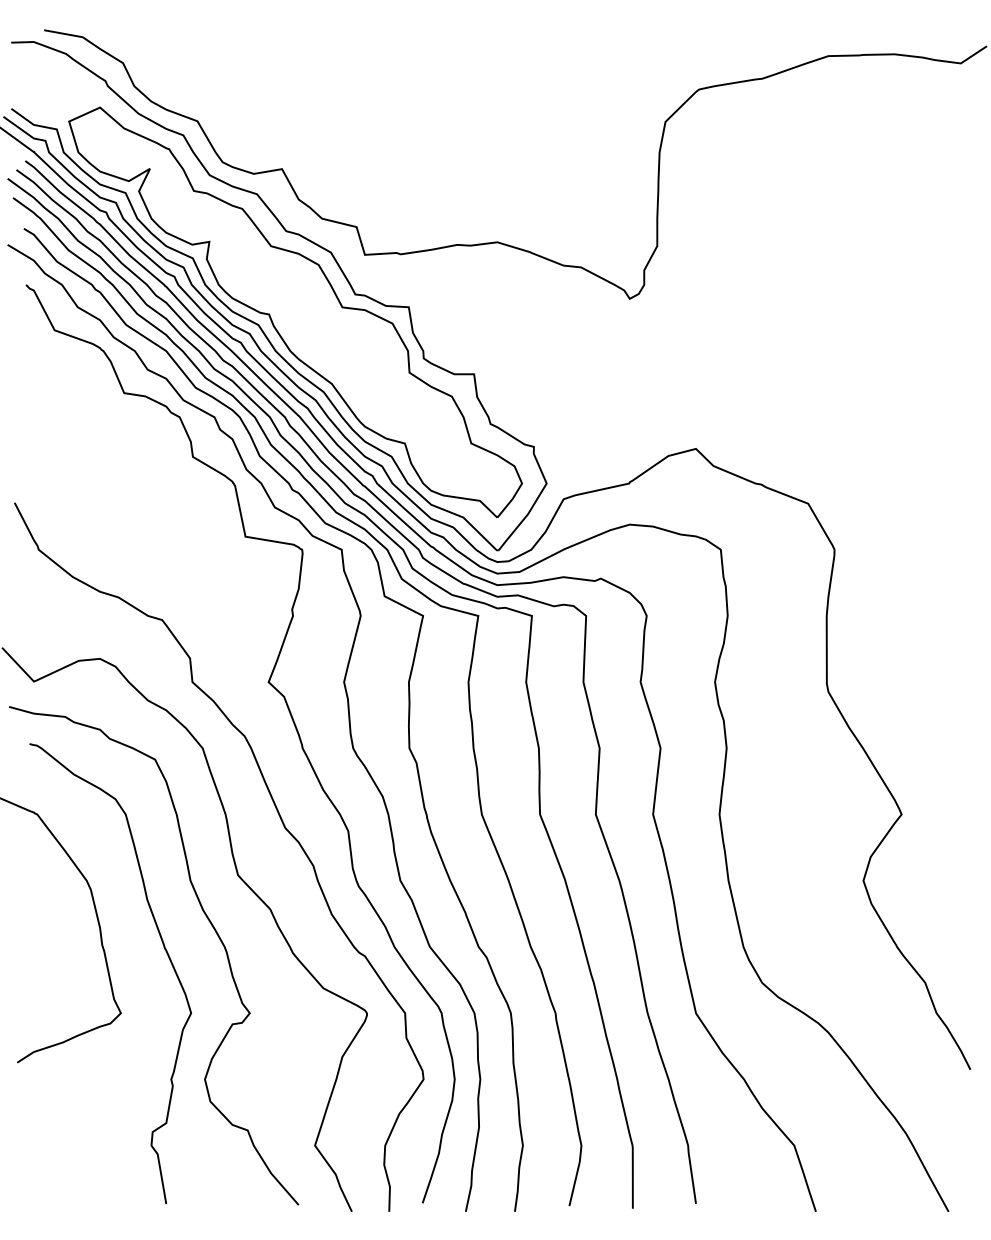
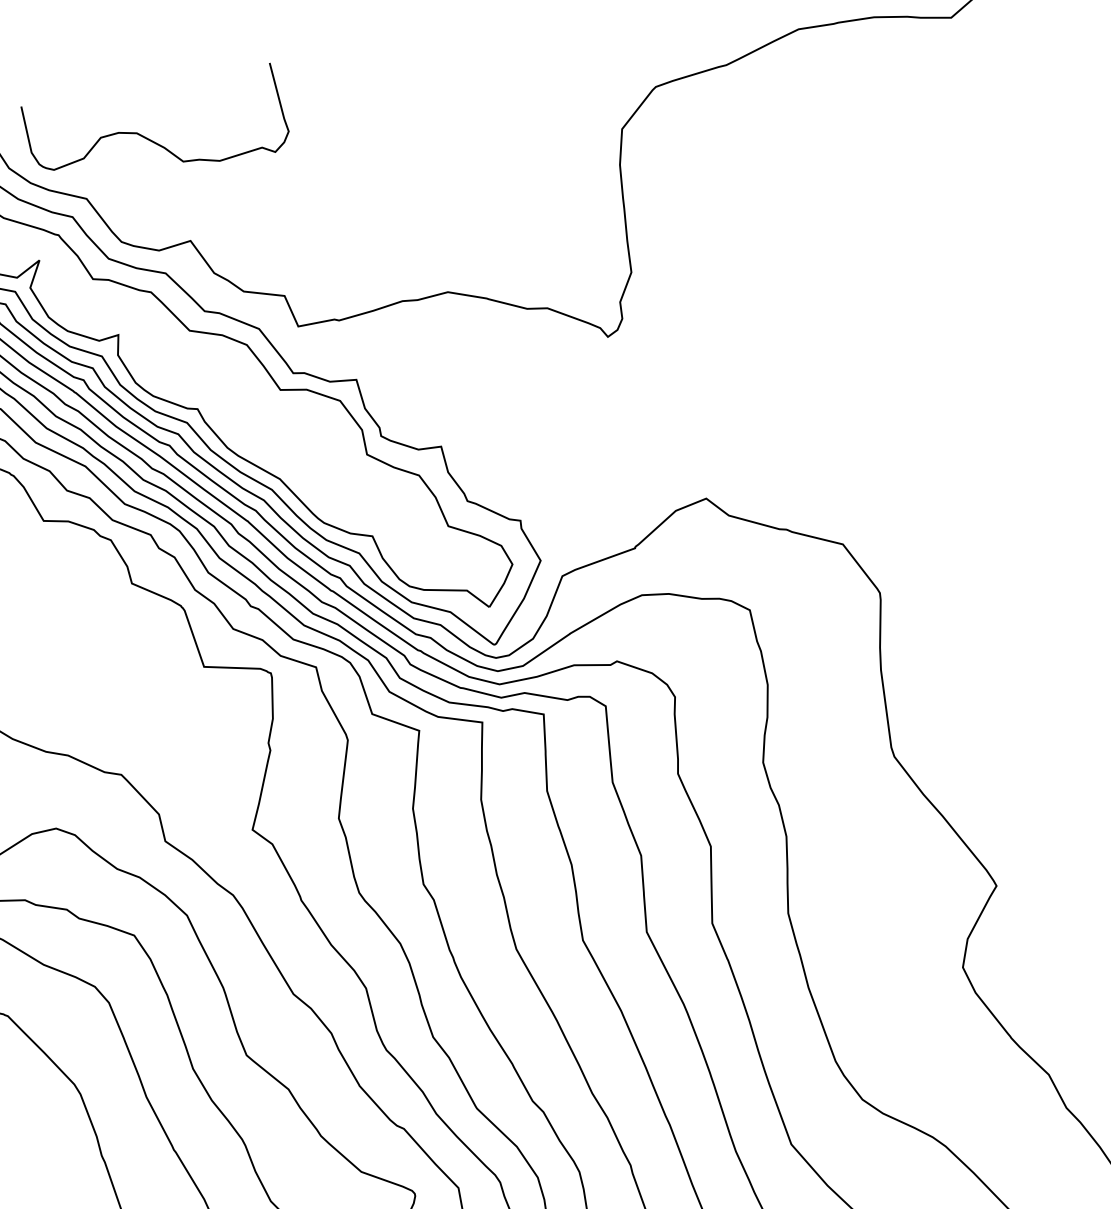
curve: (258, 76) -> (149, 138), added

